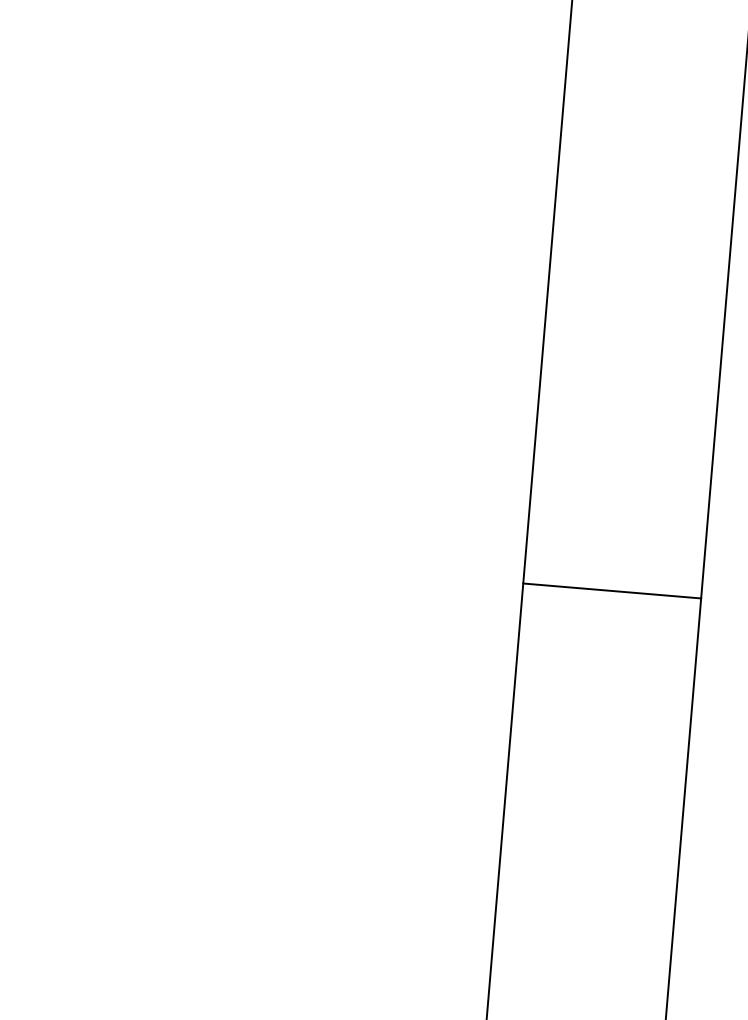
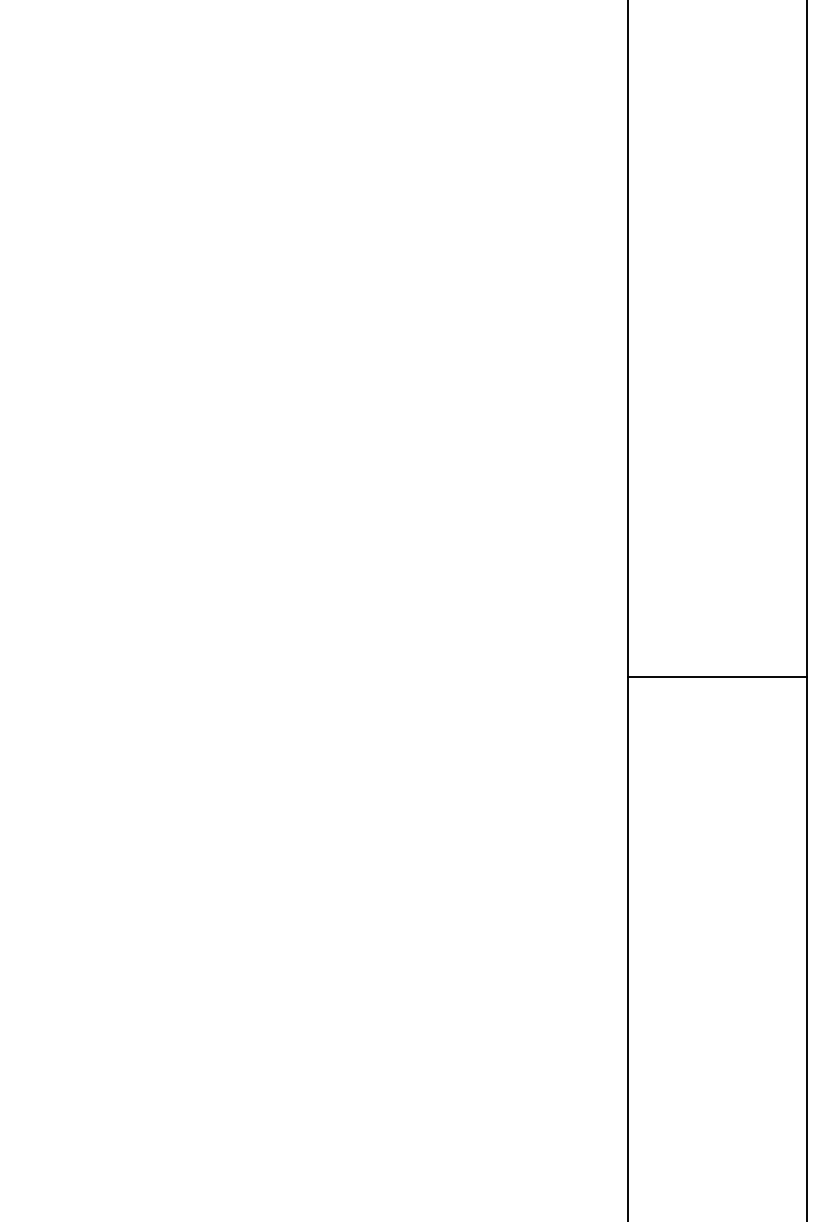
line: (612, 591) -> (717, 677), moved

